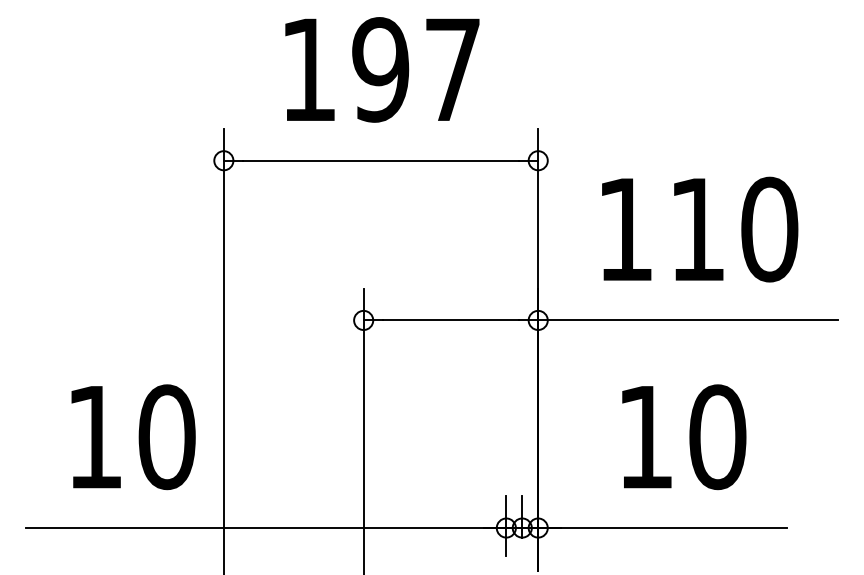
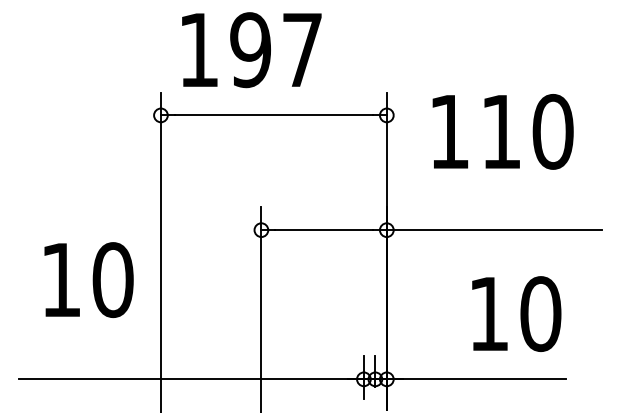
text: (381, 70) -> (251, 50), moved
text: (699, 229) -> (502, 131), moved
text: (132, 436) -> (88, 279), moved
text: (683, 436) -> (516, 313), moved

